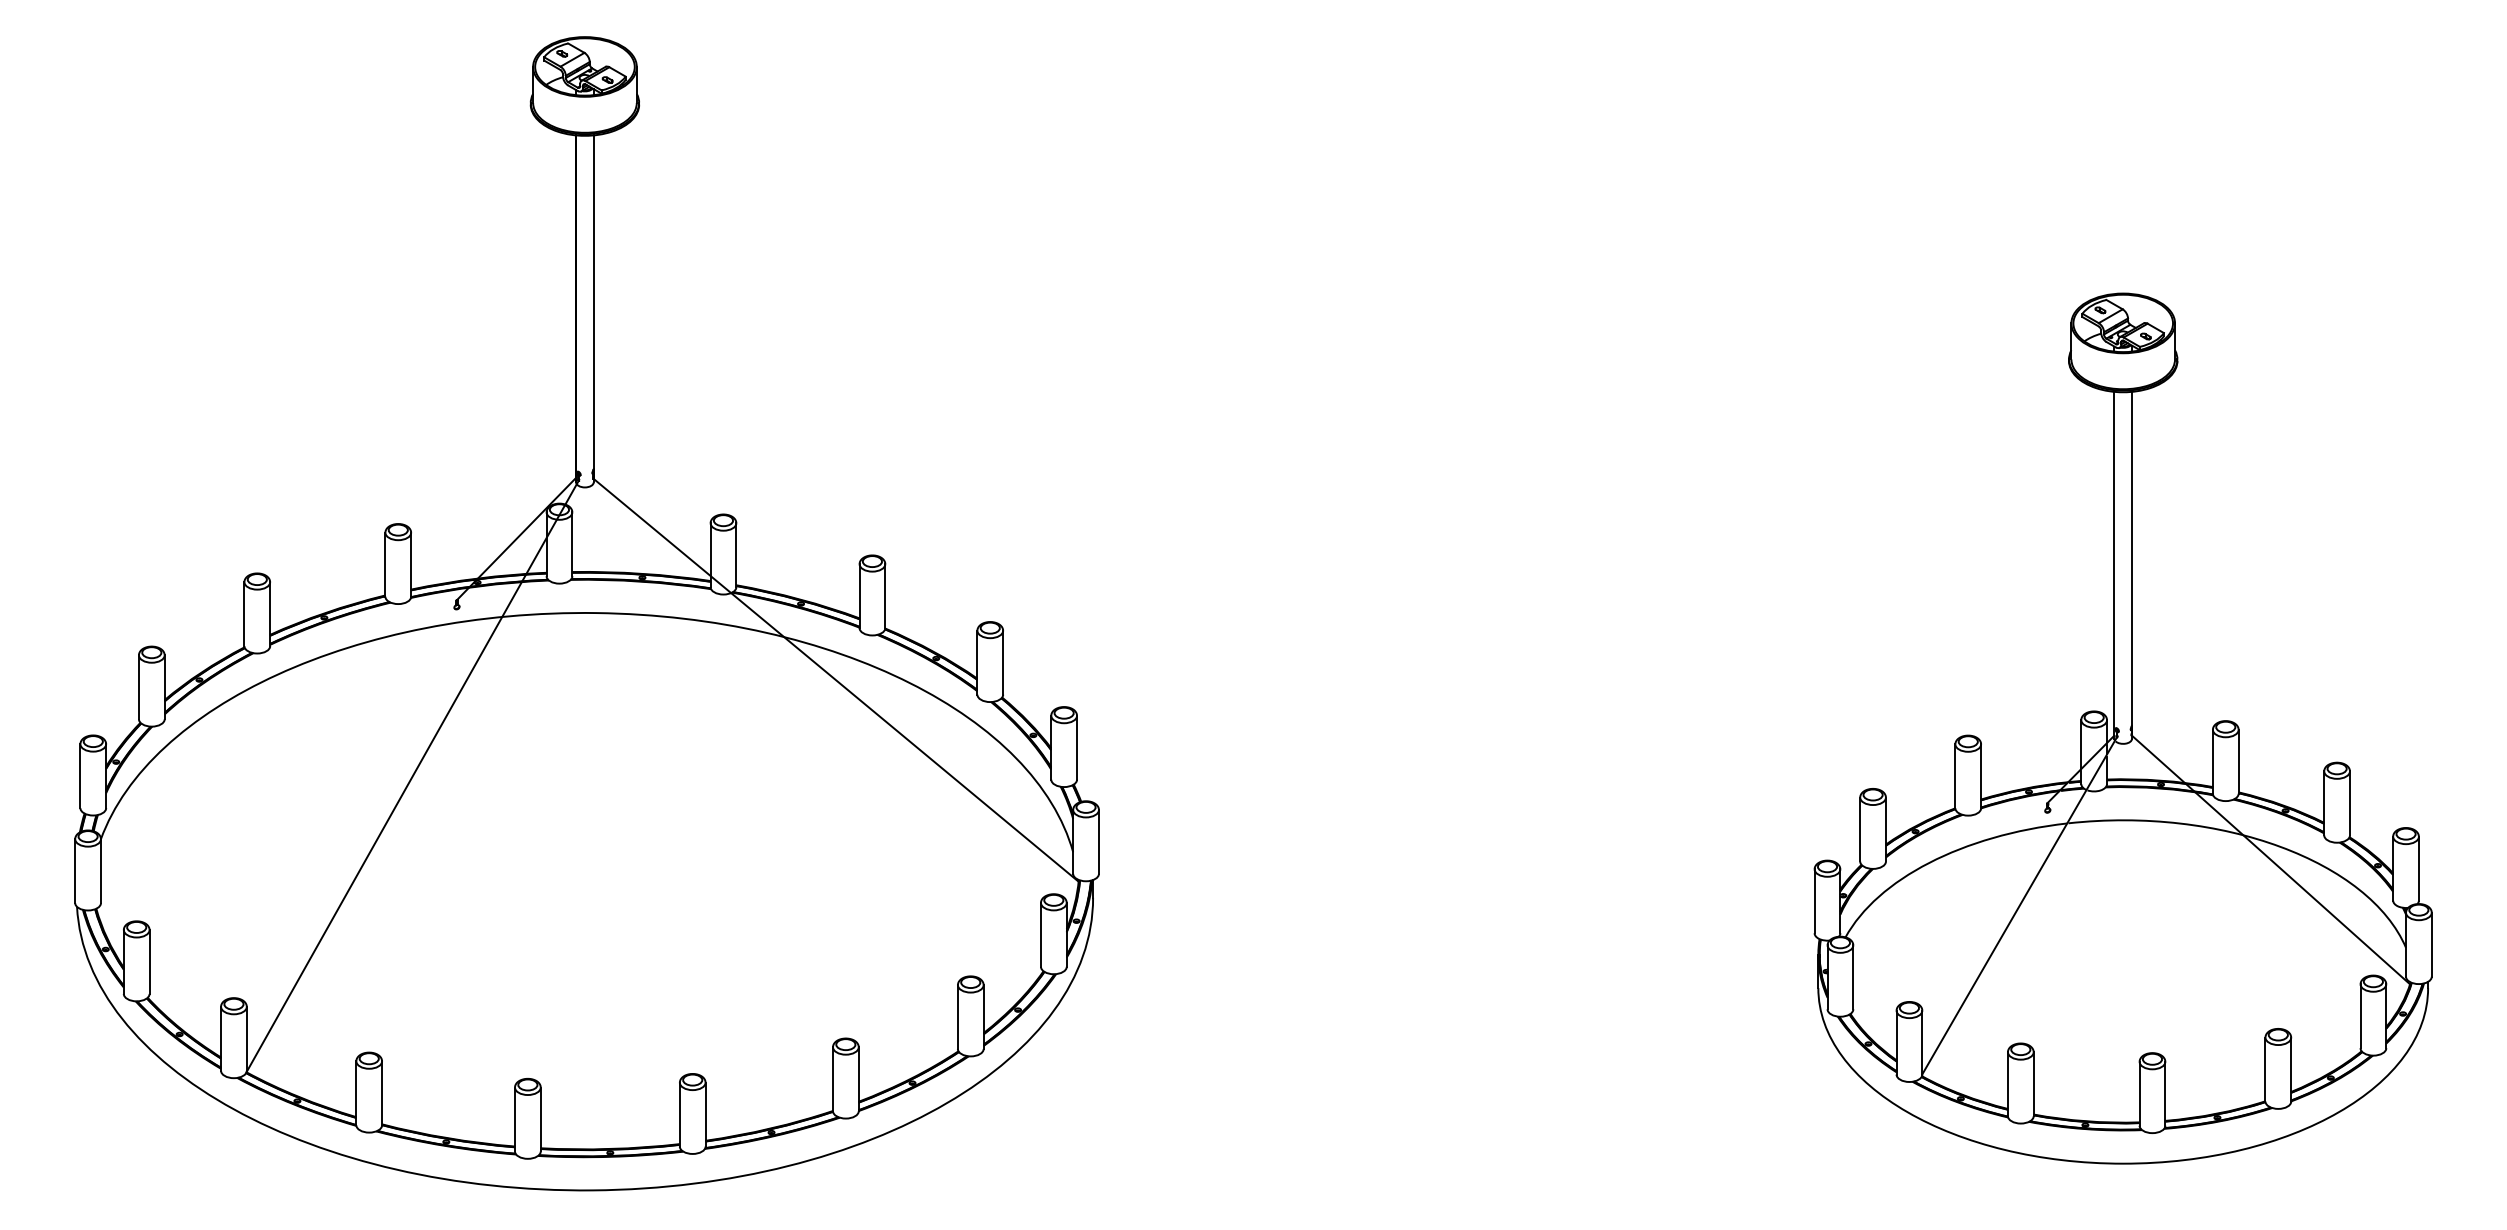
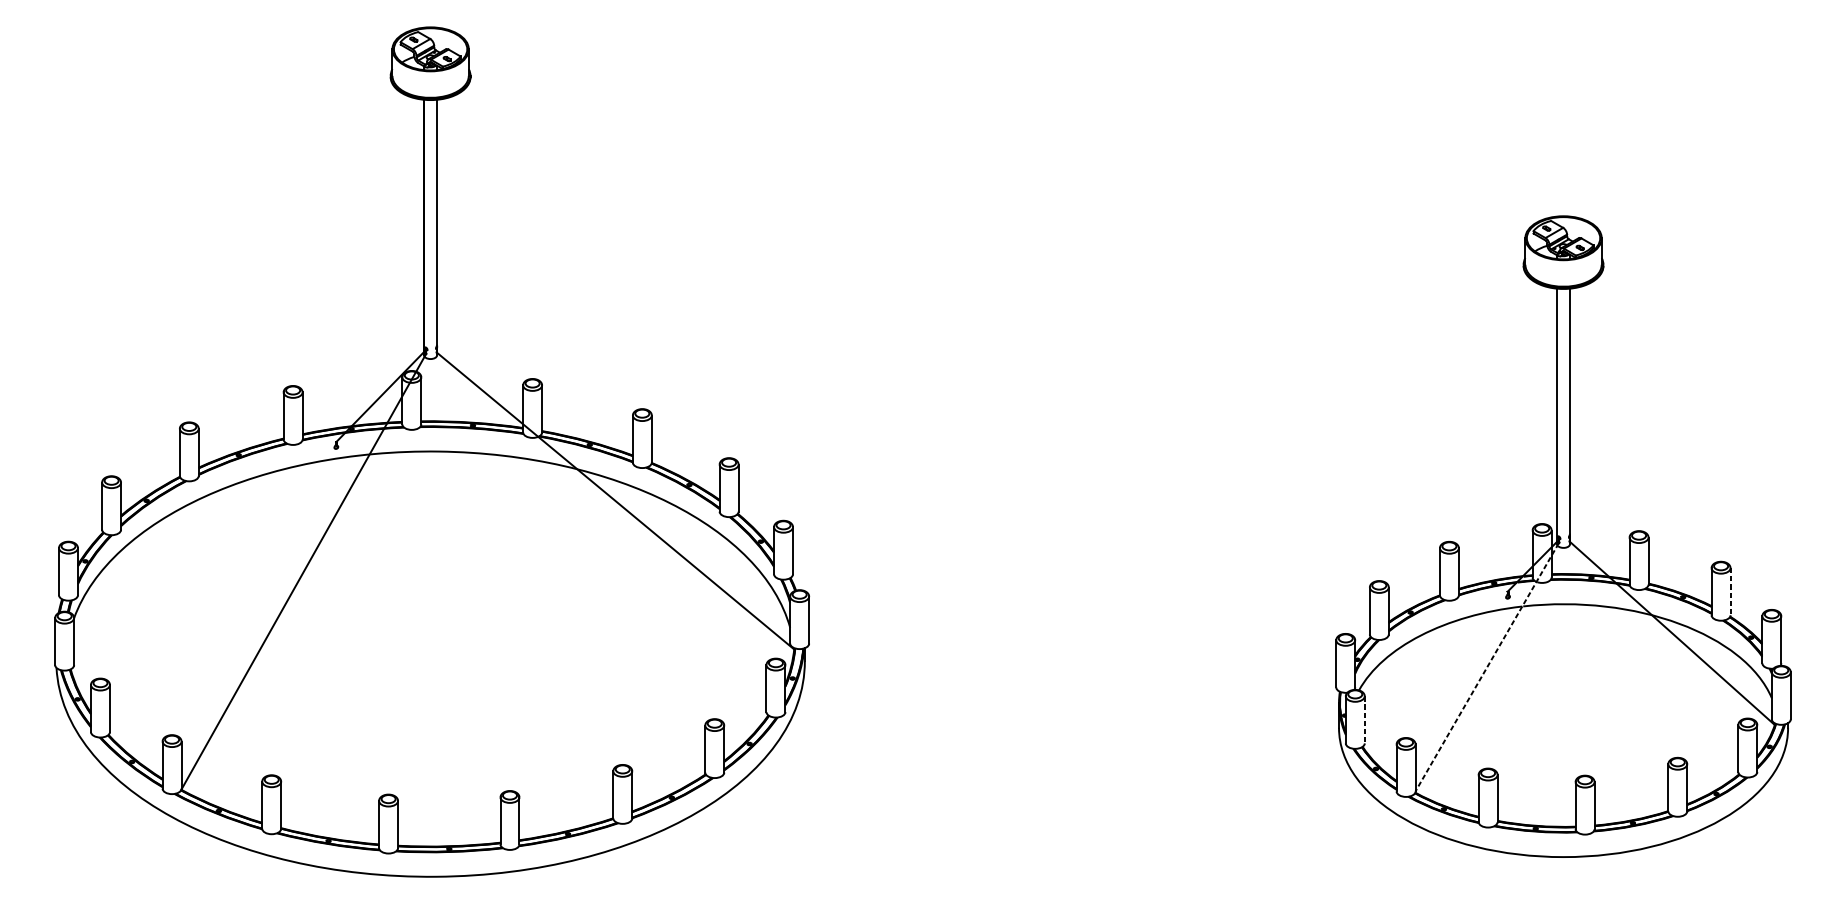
line: (2349, 803) -> (1730, 591), solid -> dashed
line: (2019, 906) -> (1487, 667), solid -> dashed
line: (1853, 977) -> (1364, 719), solid -> dashed

